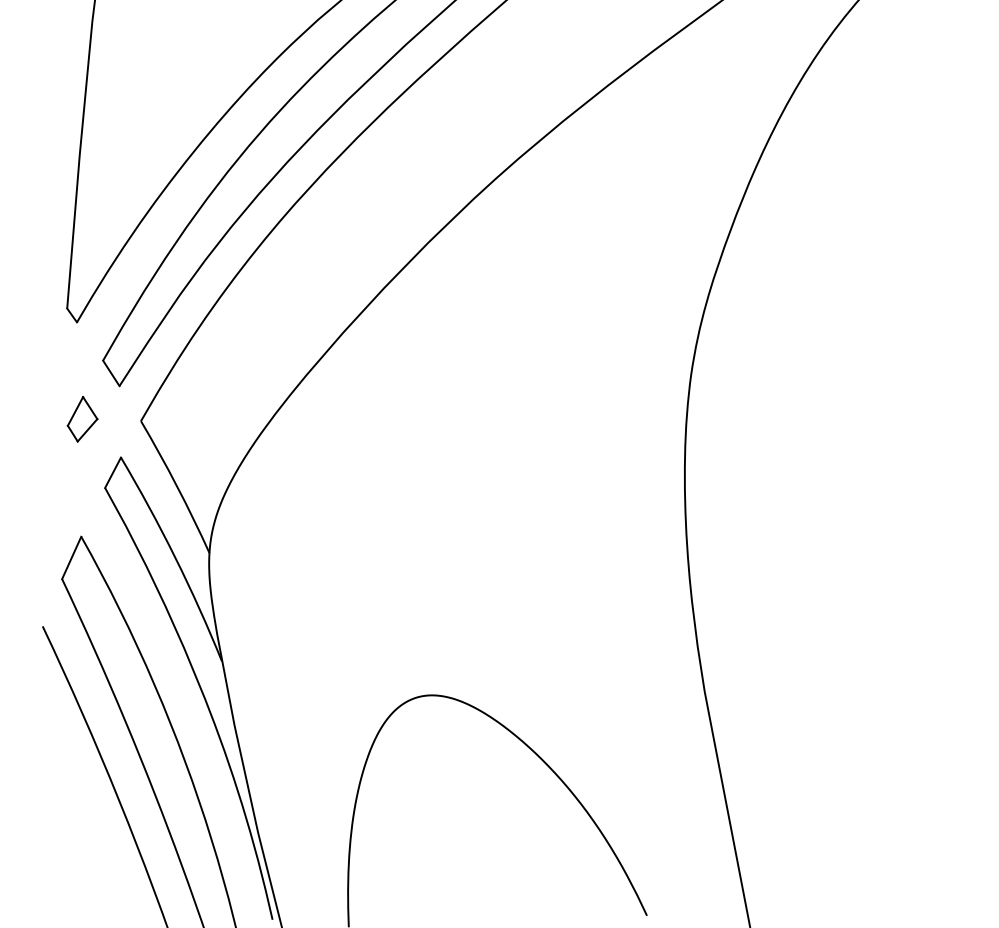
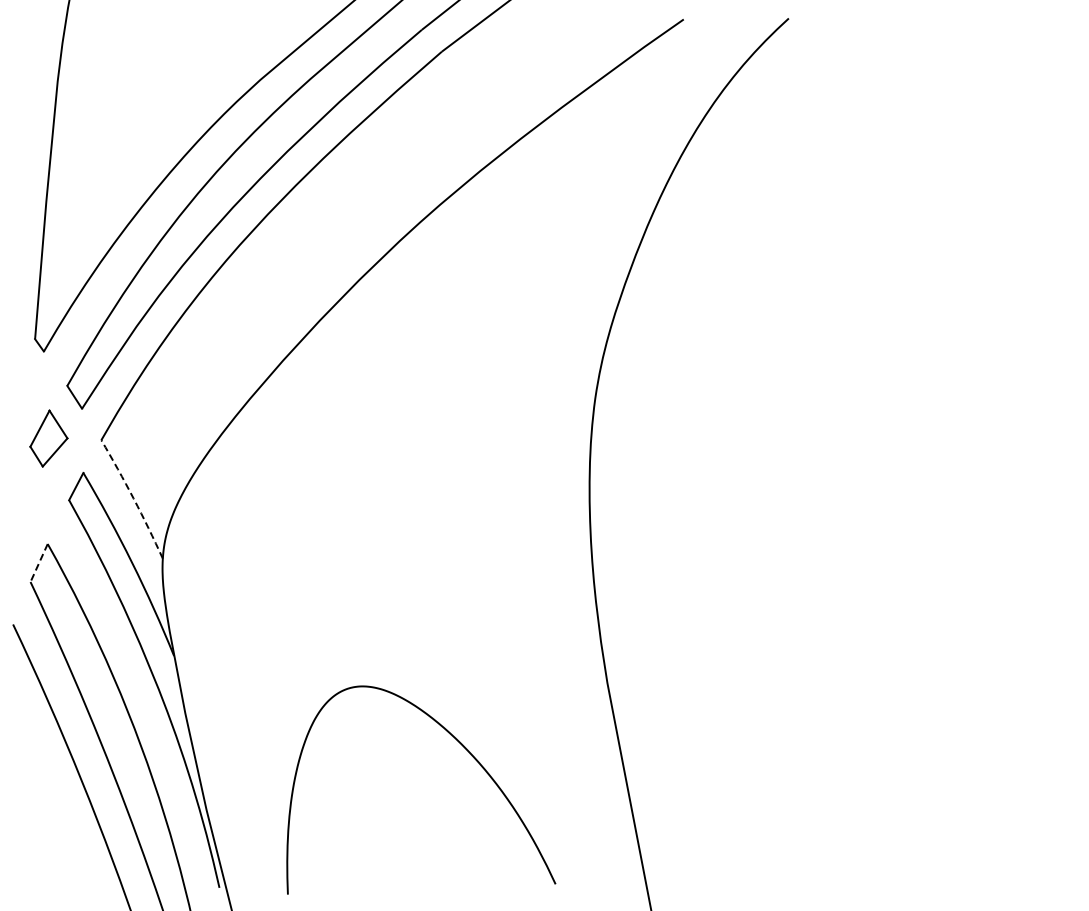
part: (82, 419) -> (48, 438), size x1.4
arc: (176, 486) -> (133, 498), solid -> dashed
line: (72, 558) -> (39, 563), solid -> dashed

